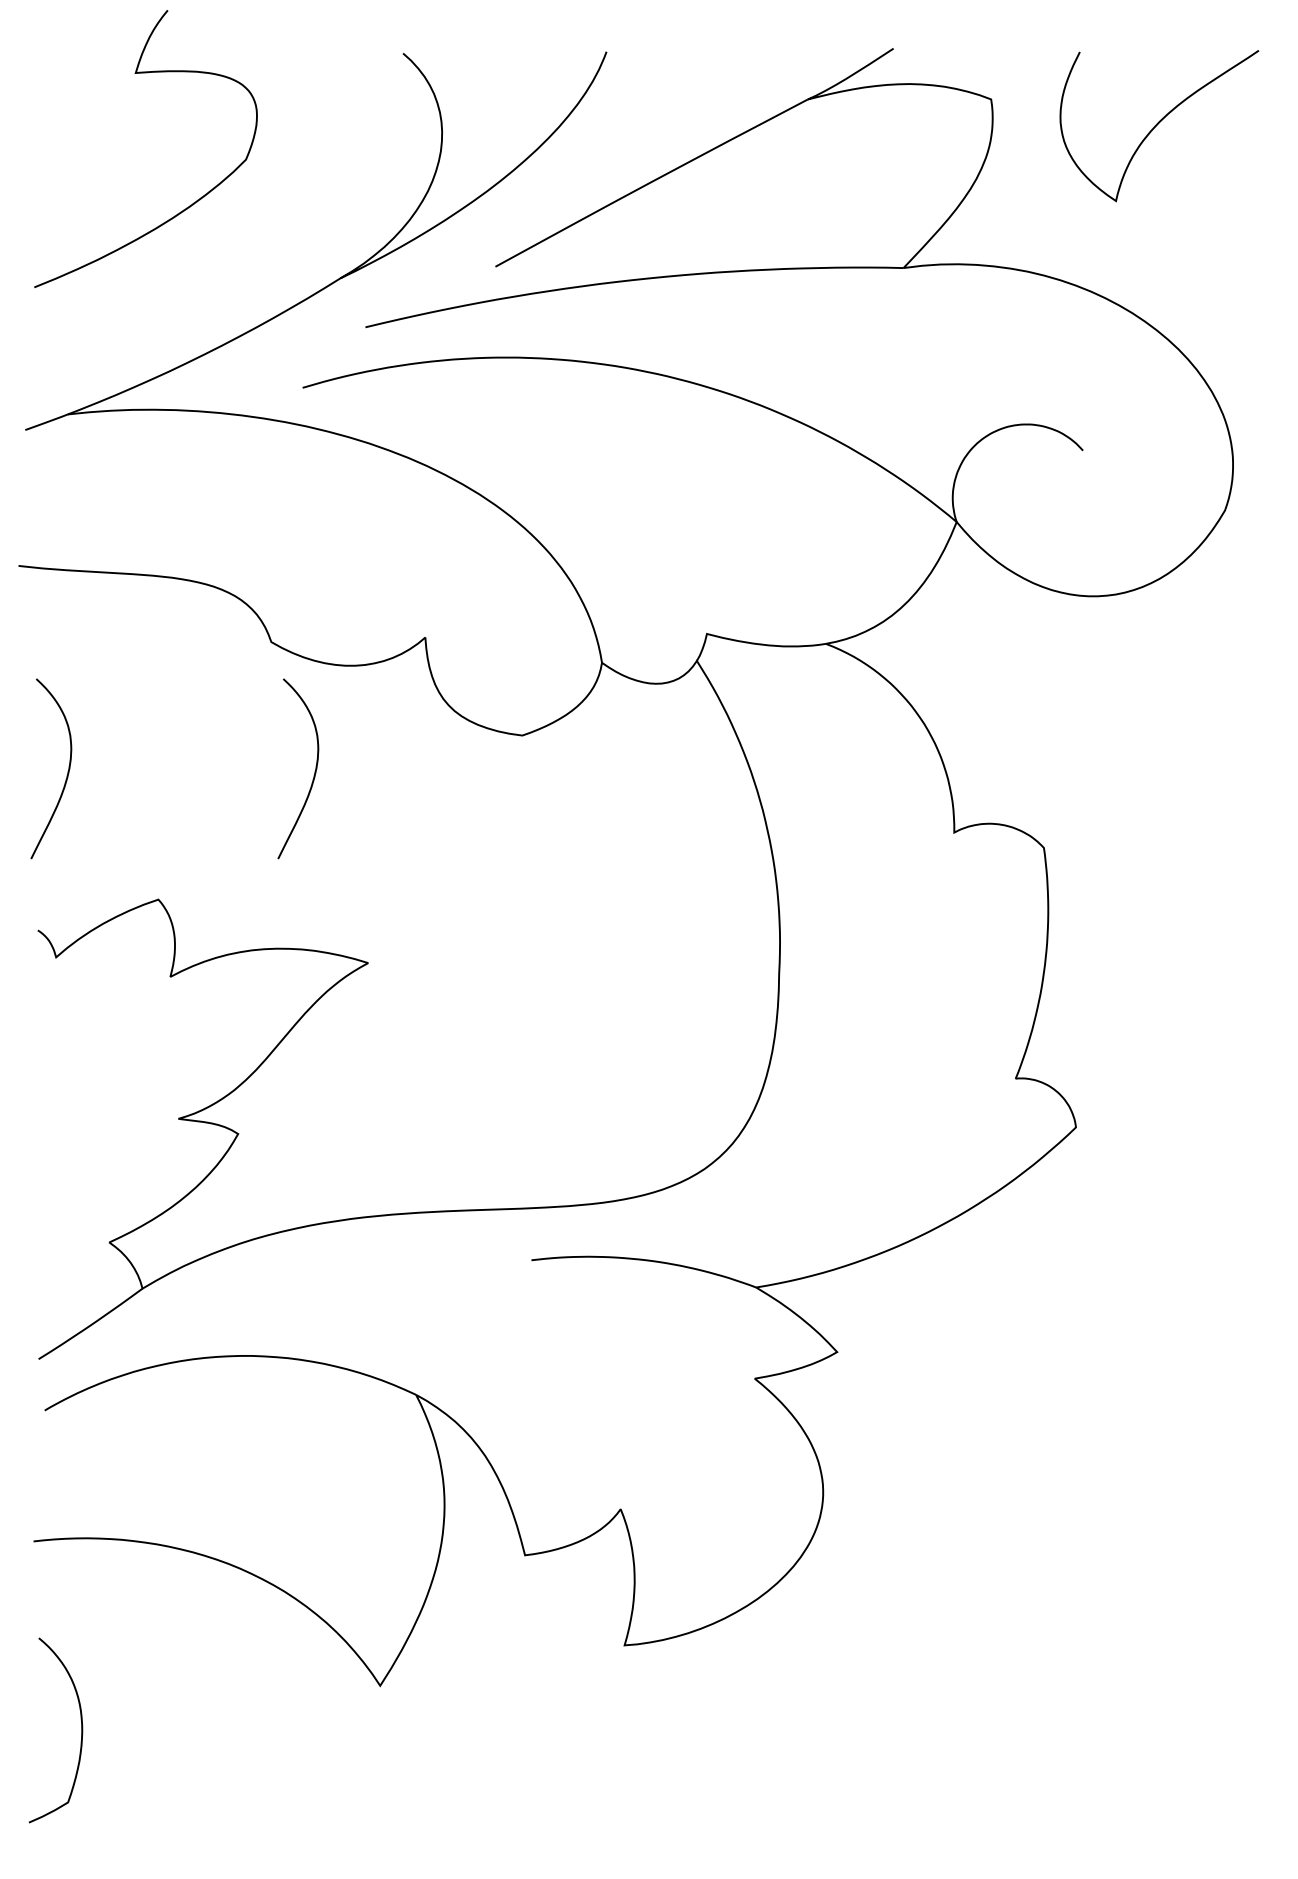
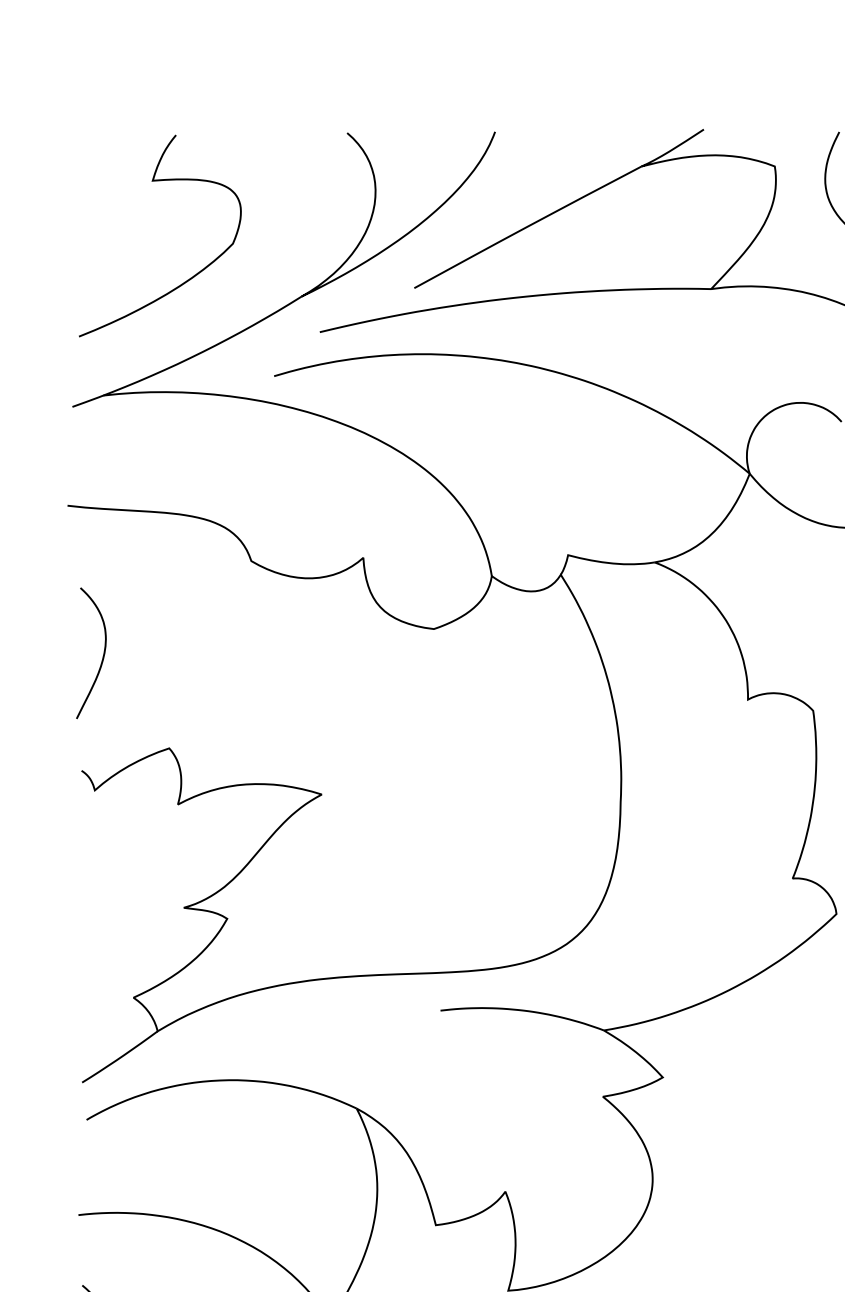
curve: (186, 207) -> (189, 278), moved
curve: (314, 771) -> (282, 655), removed

